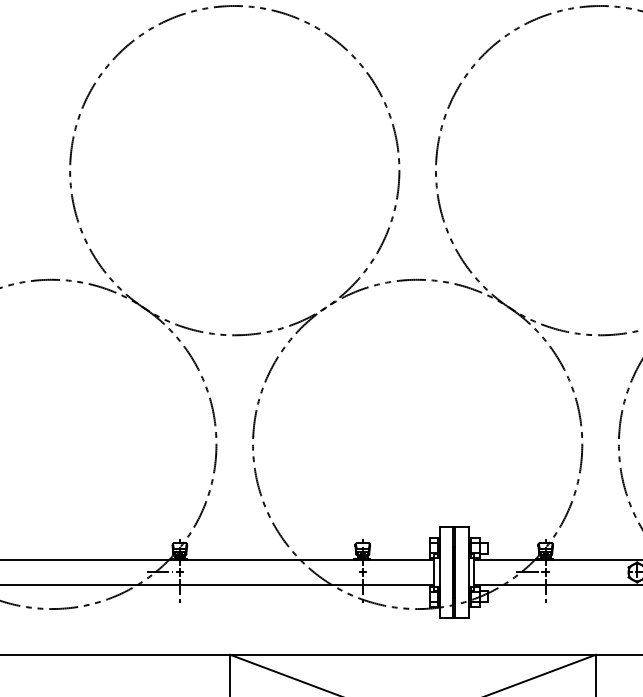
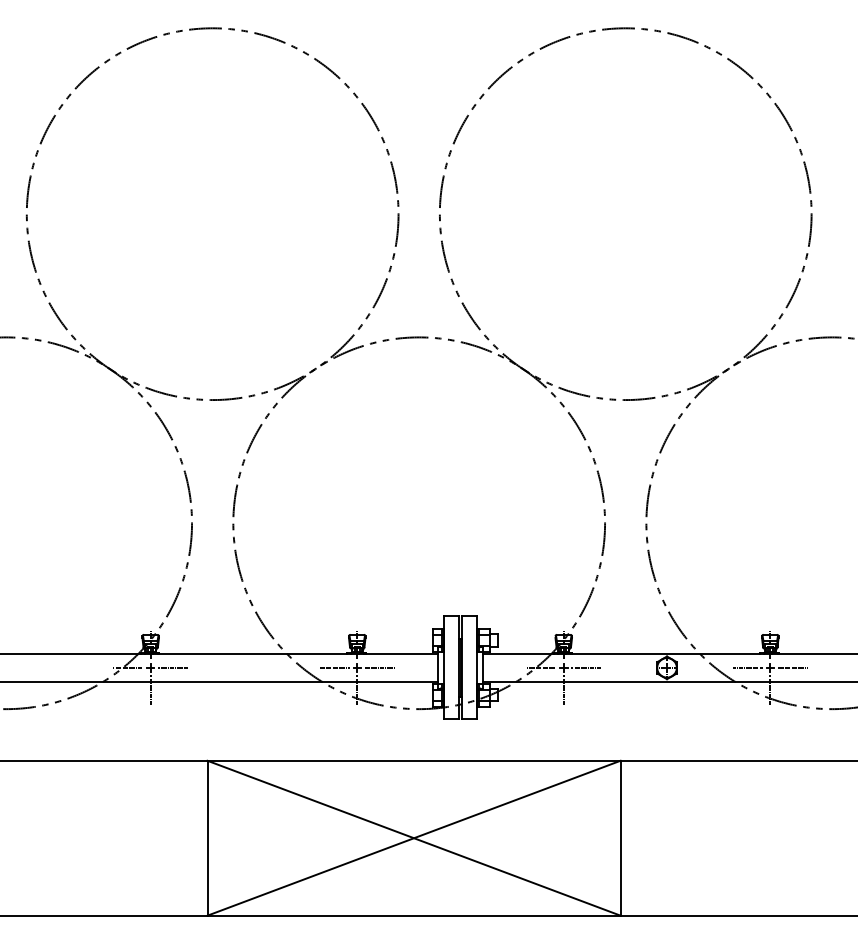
line: (200, 572) -> (173, 667), added
line: (342, 572) -> (334, 667), added
line: (382, 572) -> (379, 667), added
line: (565, 572) -> (586, 667), added

